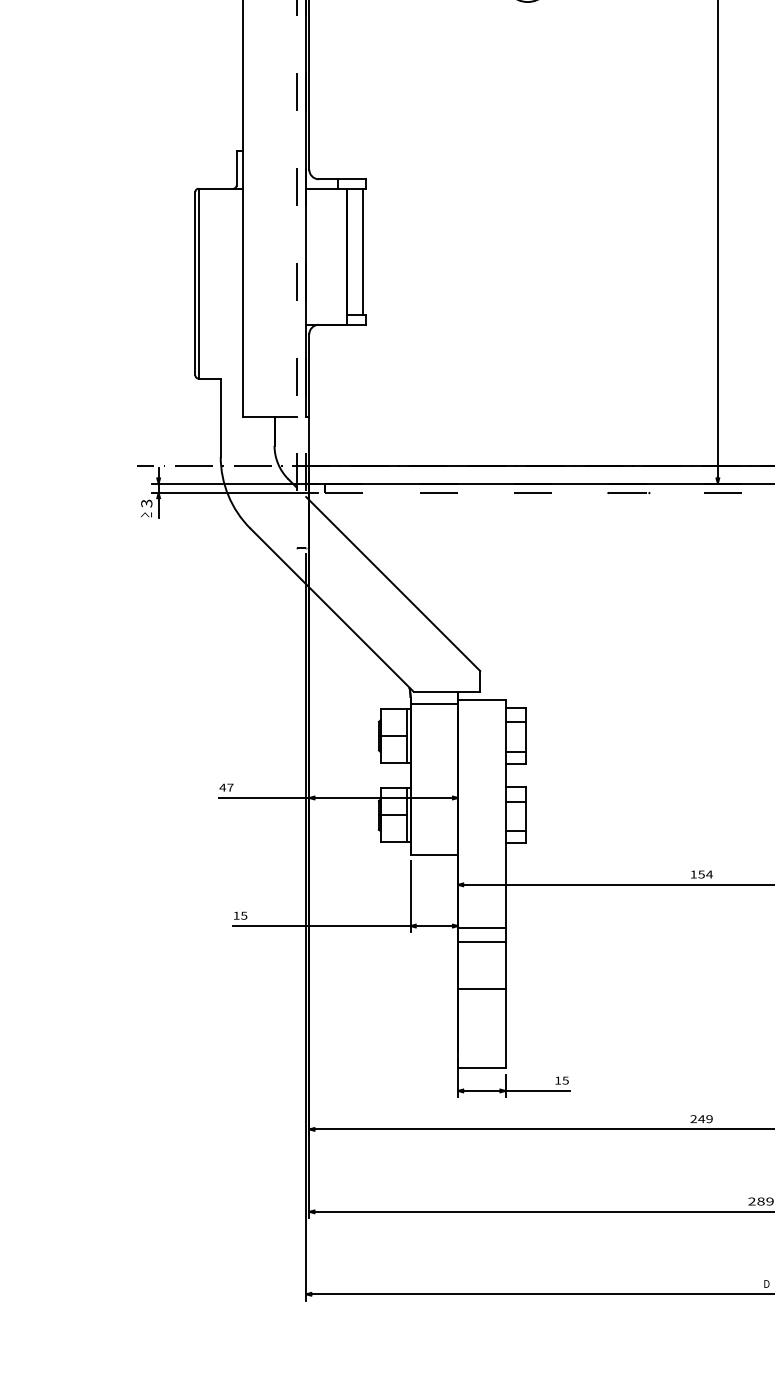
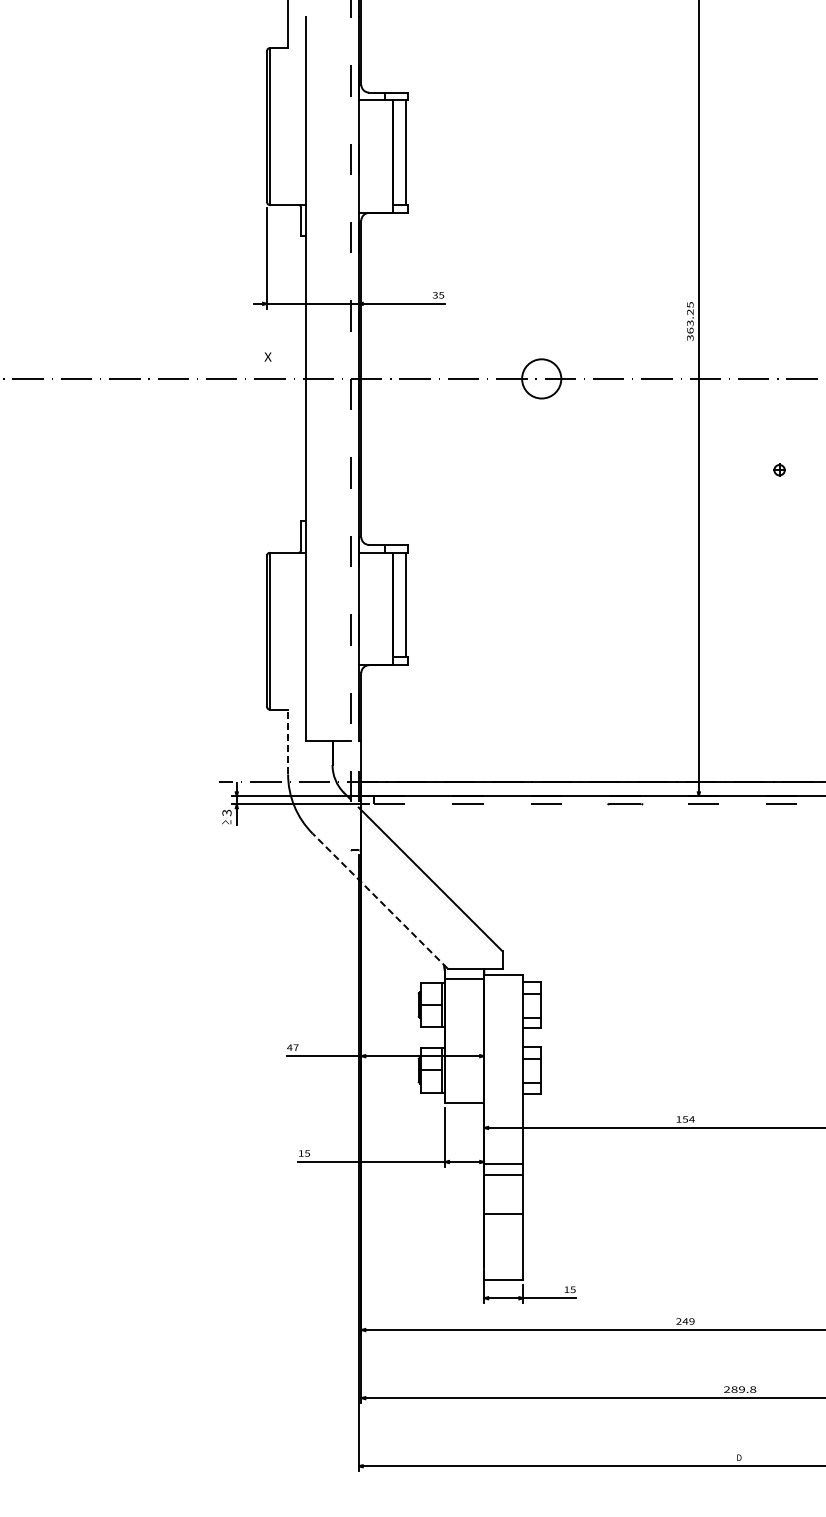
line: (221, 417) -> (288, 741), solid -> dashed
line: (331, 609) -> (379, 900), solid -> dashed

